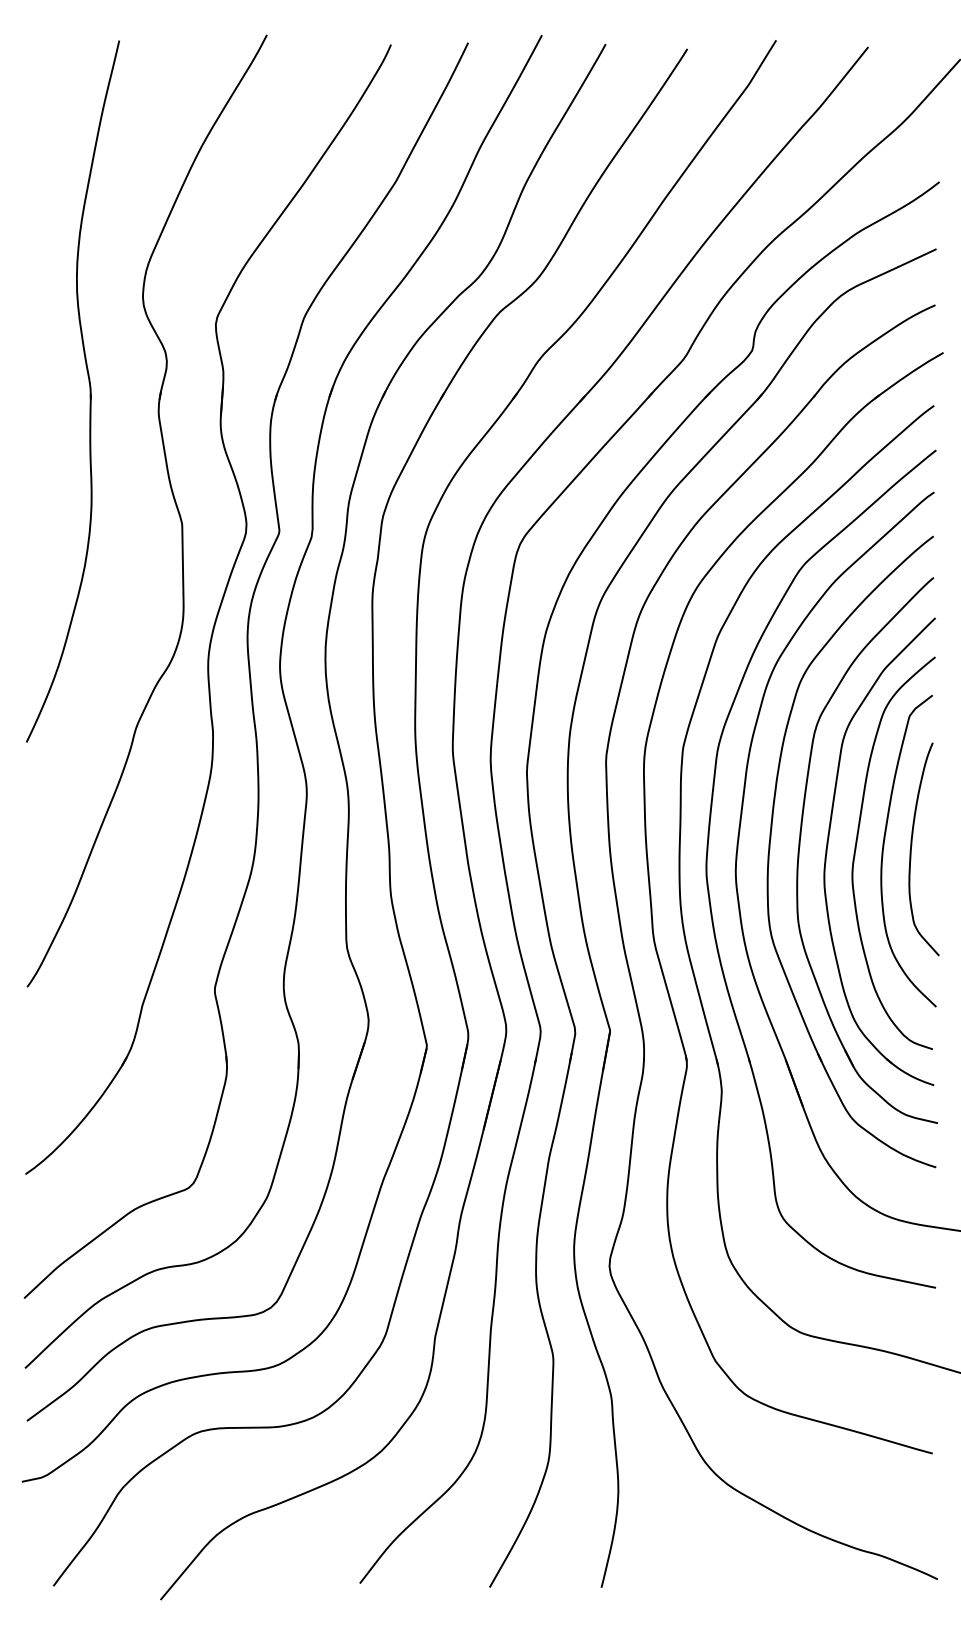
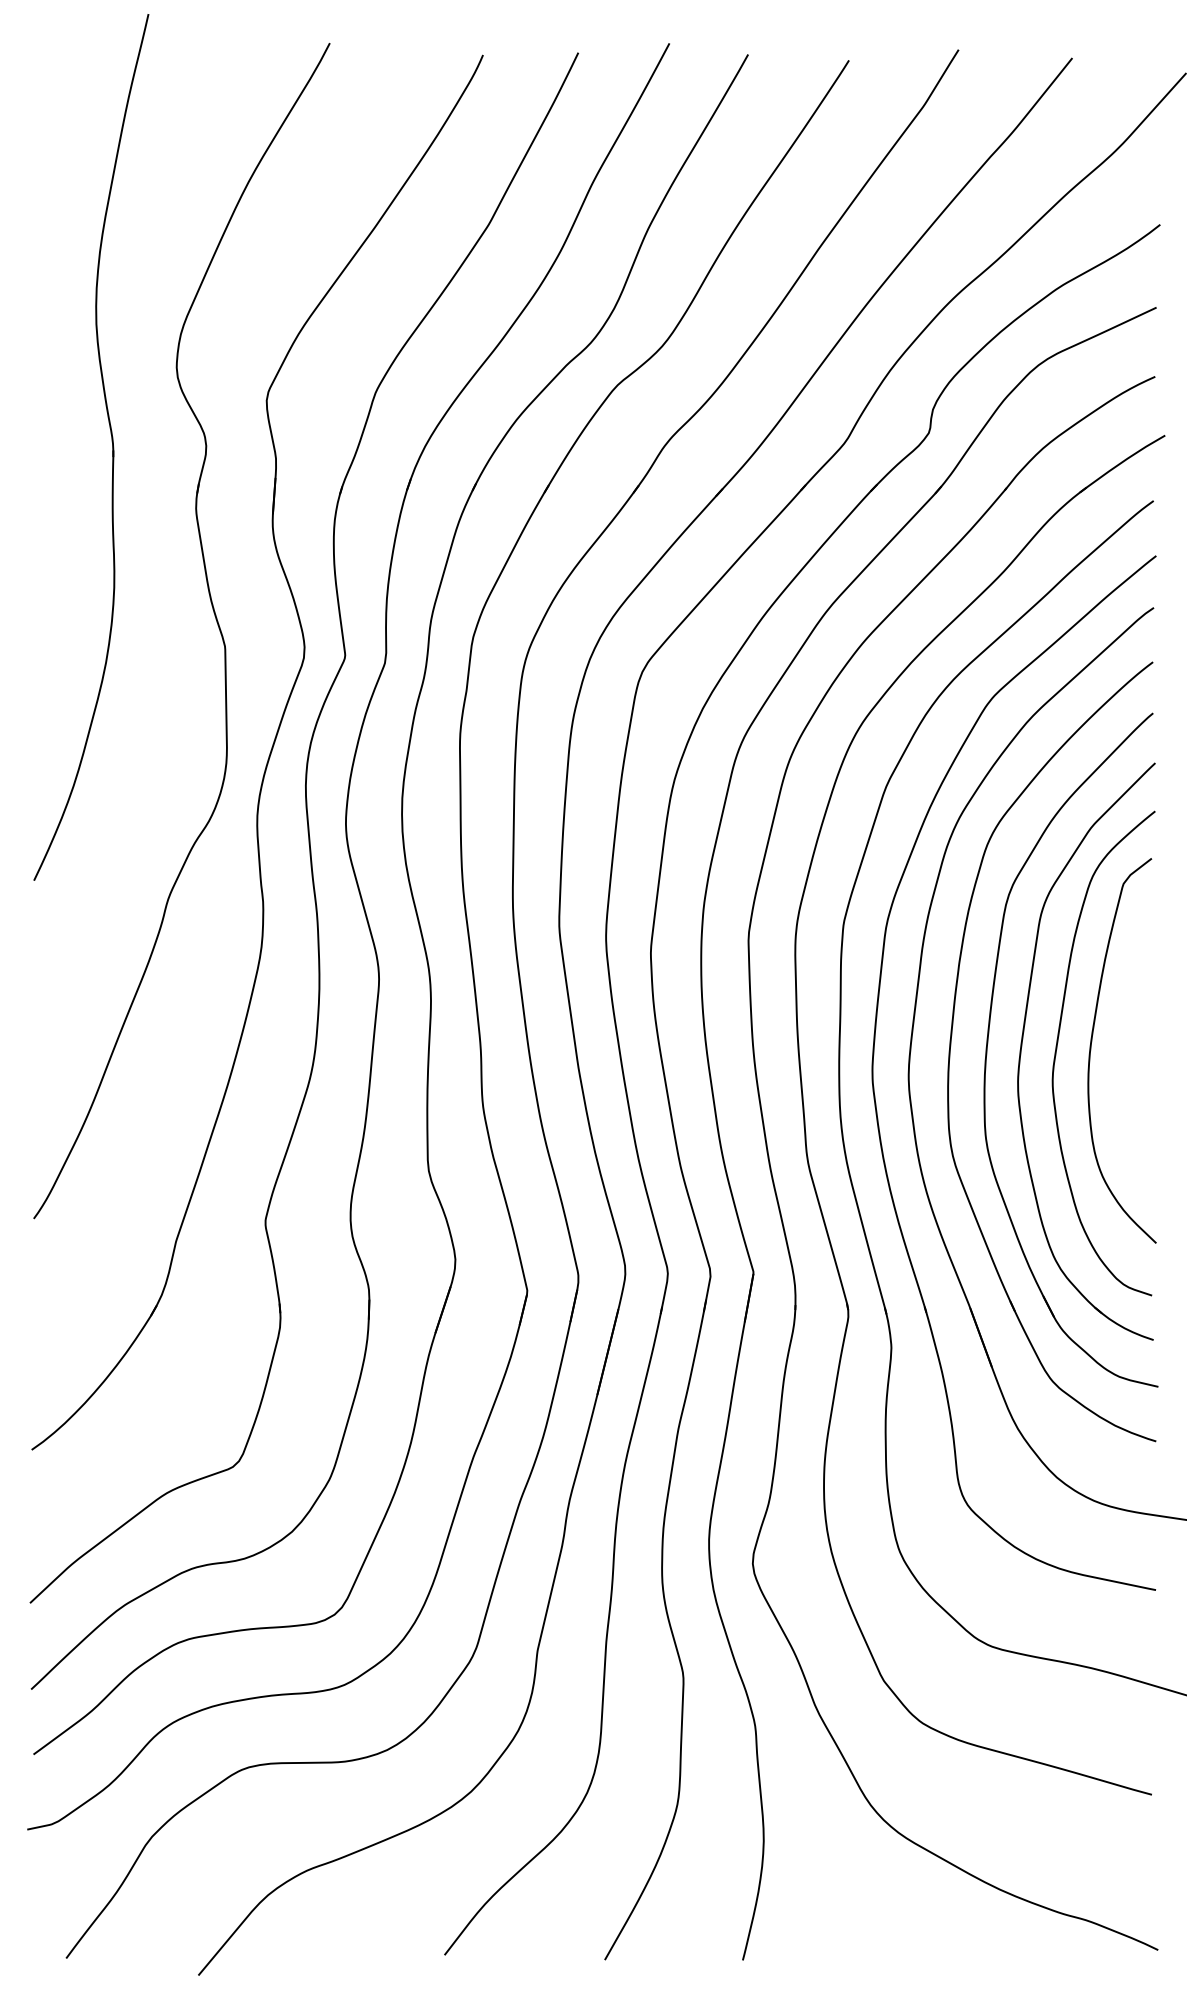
part: (89, 386) -> (111, 441), moved
curve: (912, 846) -> (1126, 1045), removed

